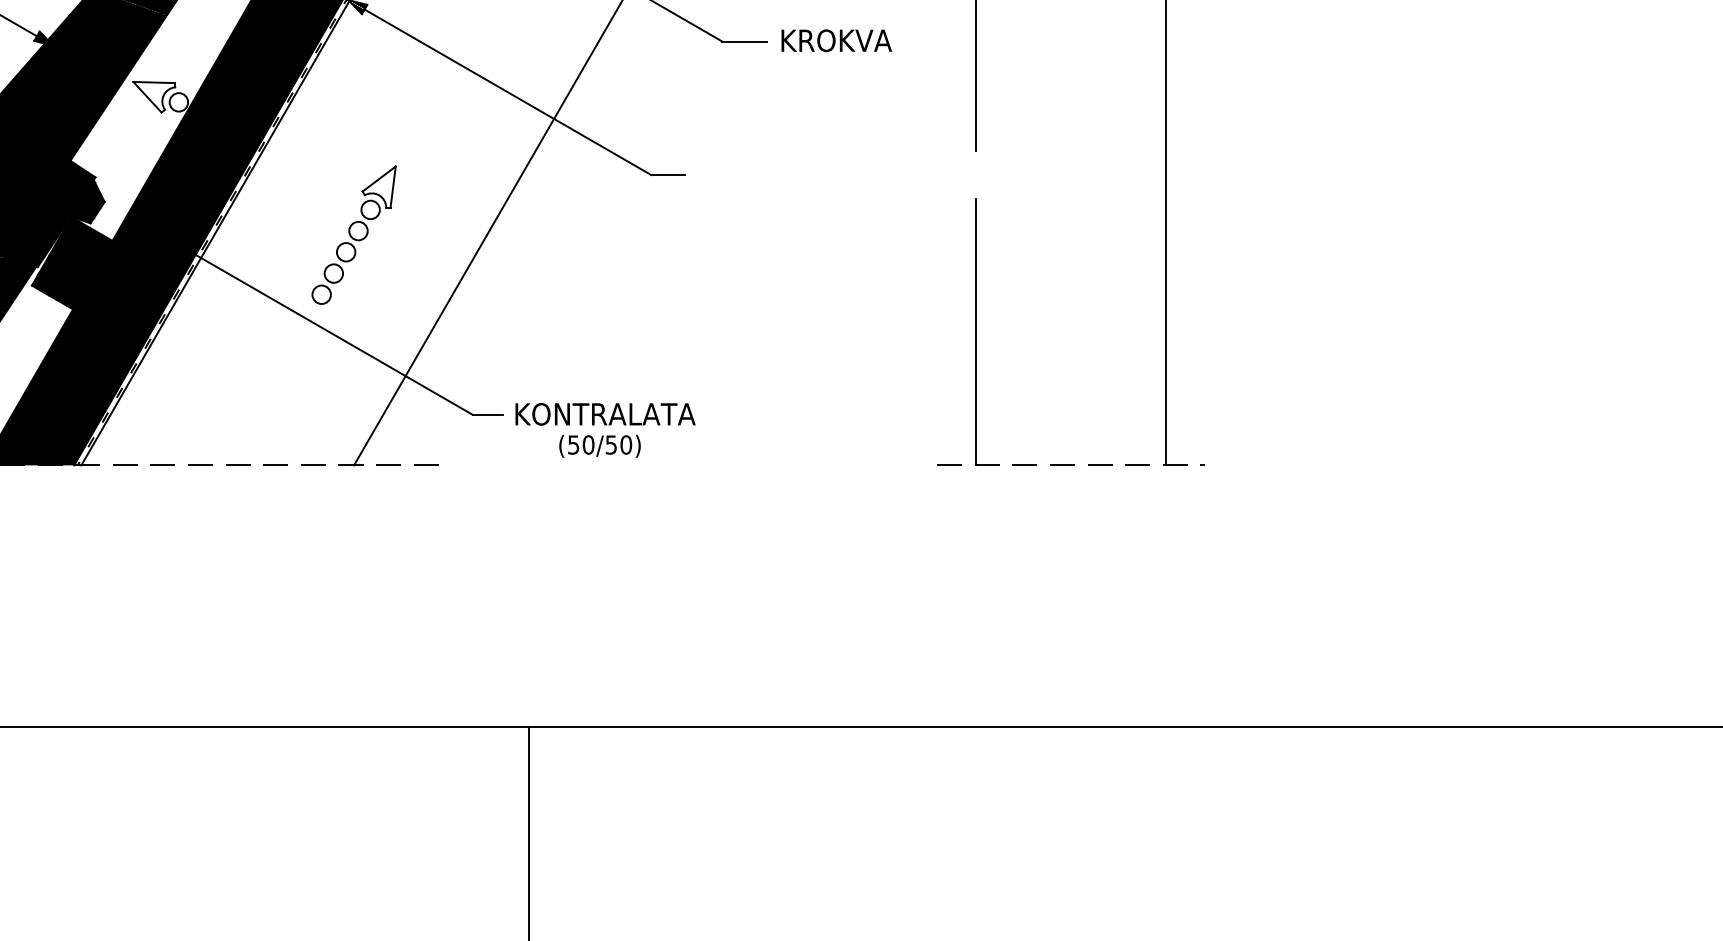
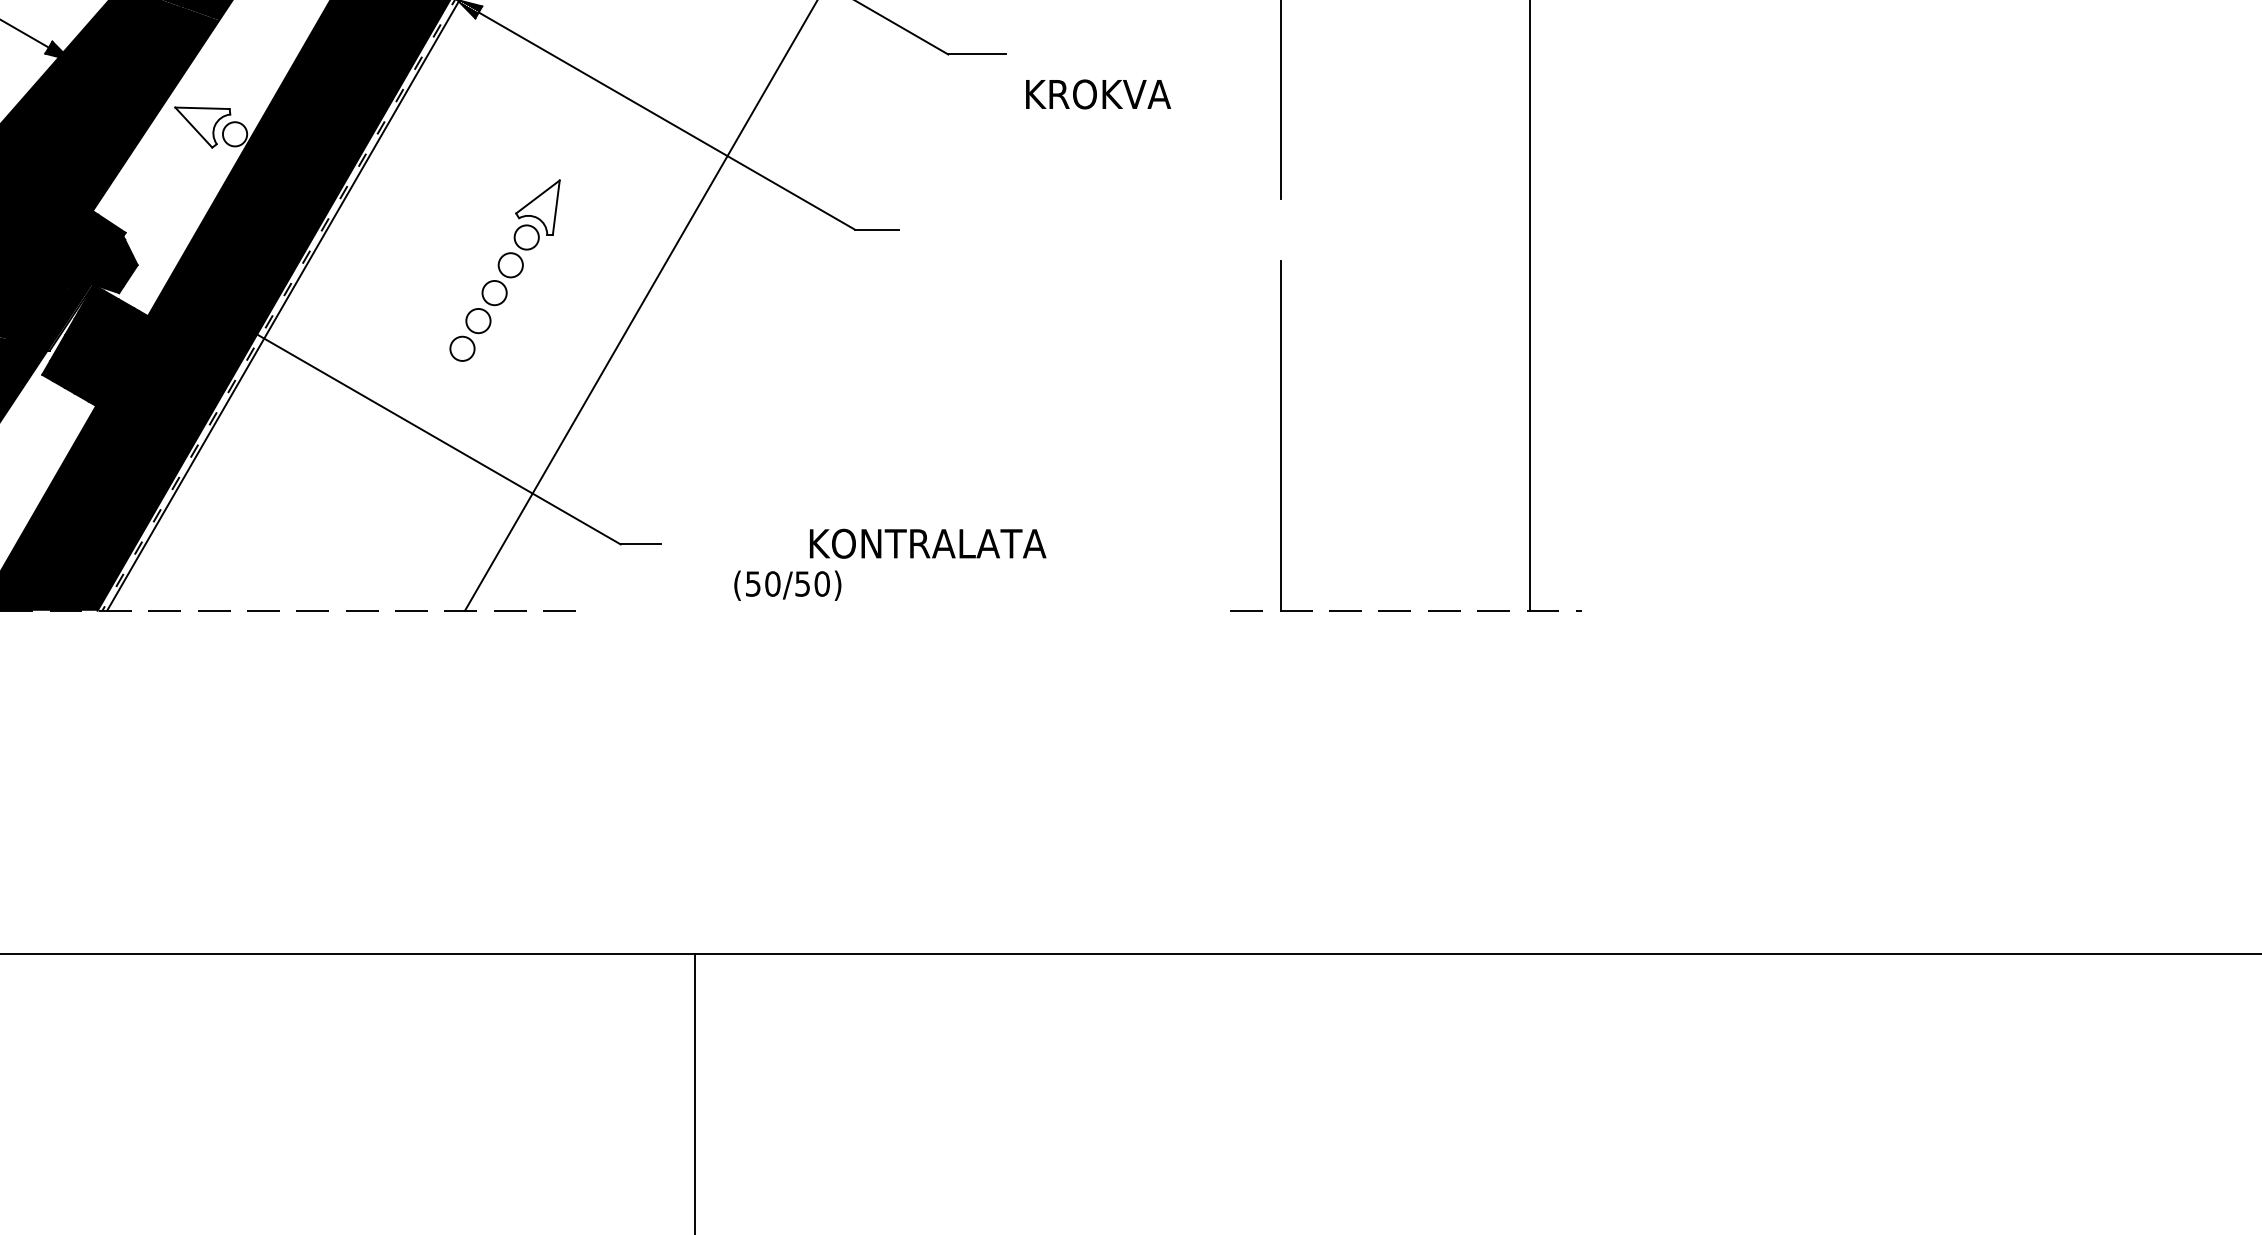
text: (836, 40) -> (1098, 94), moved
part: (353, 235) -> (504, 270), moved
text: (605, 414) -> (928, 543), moved

